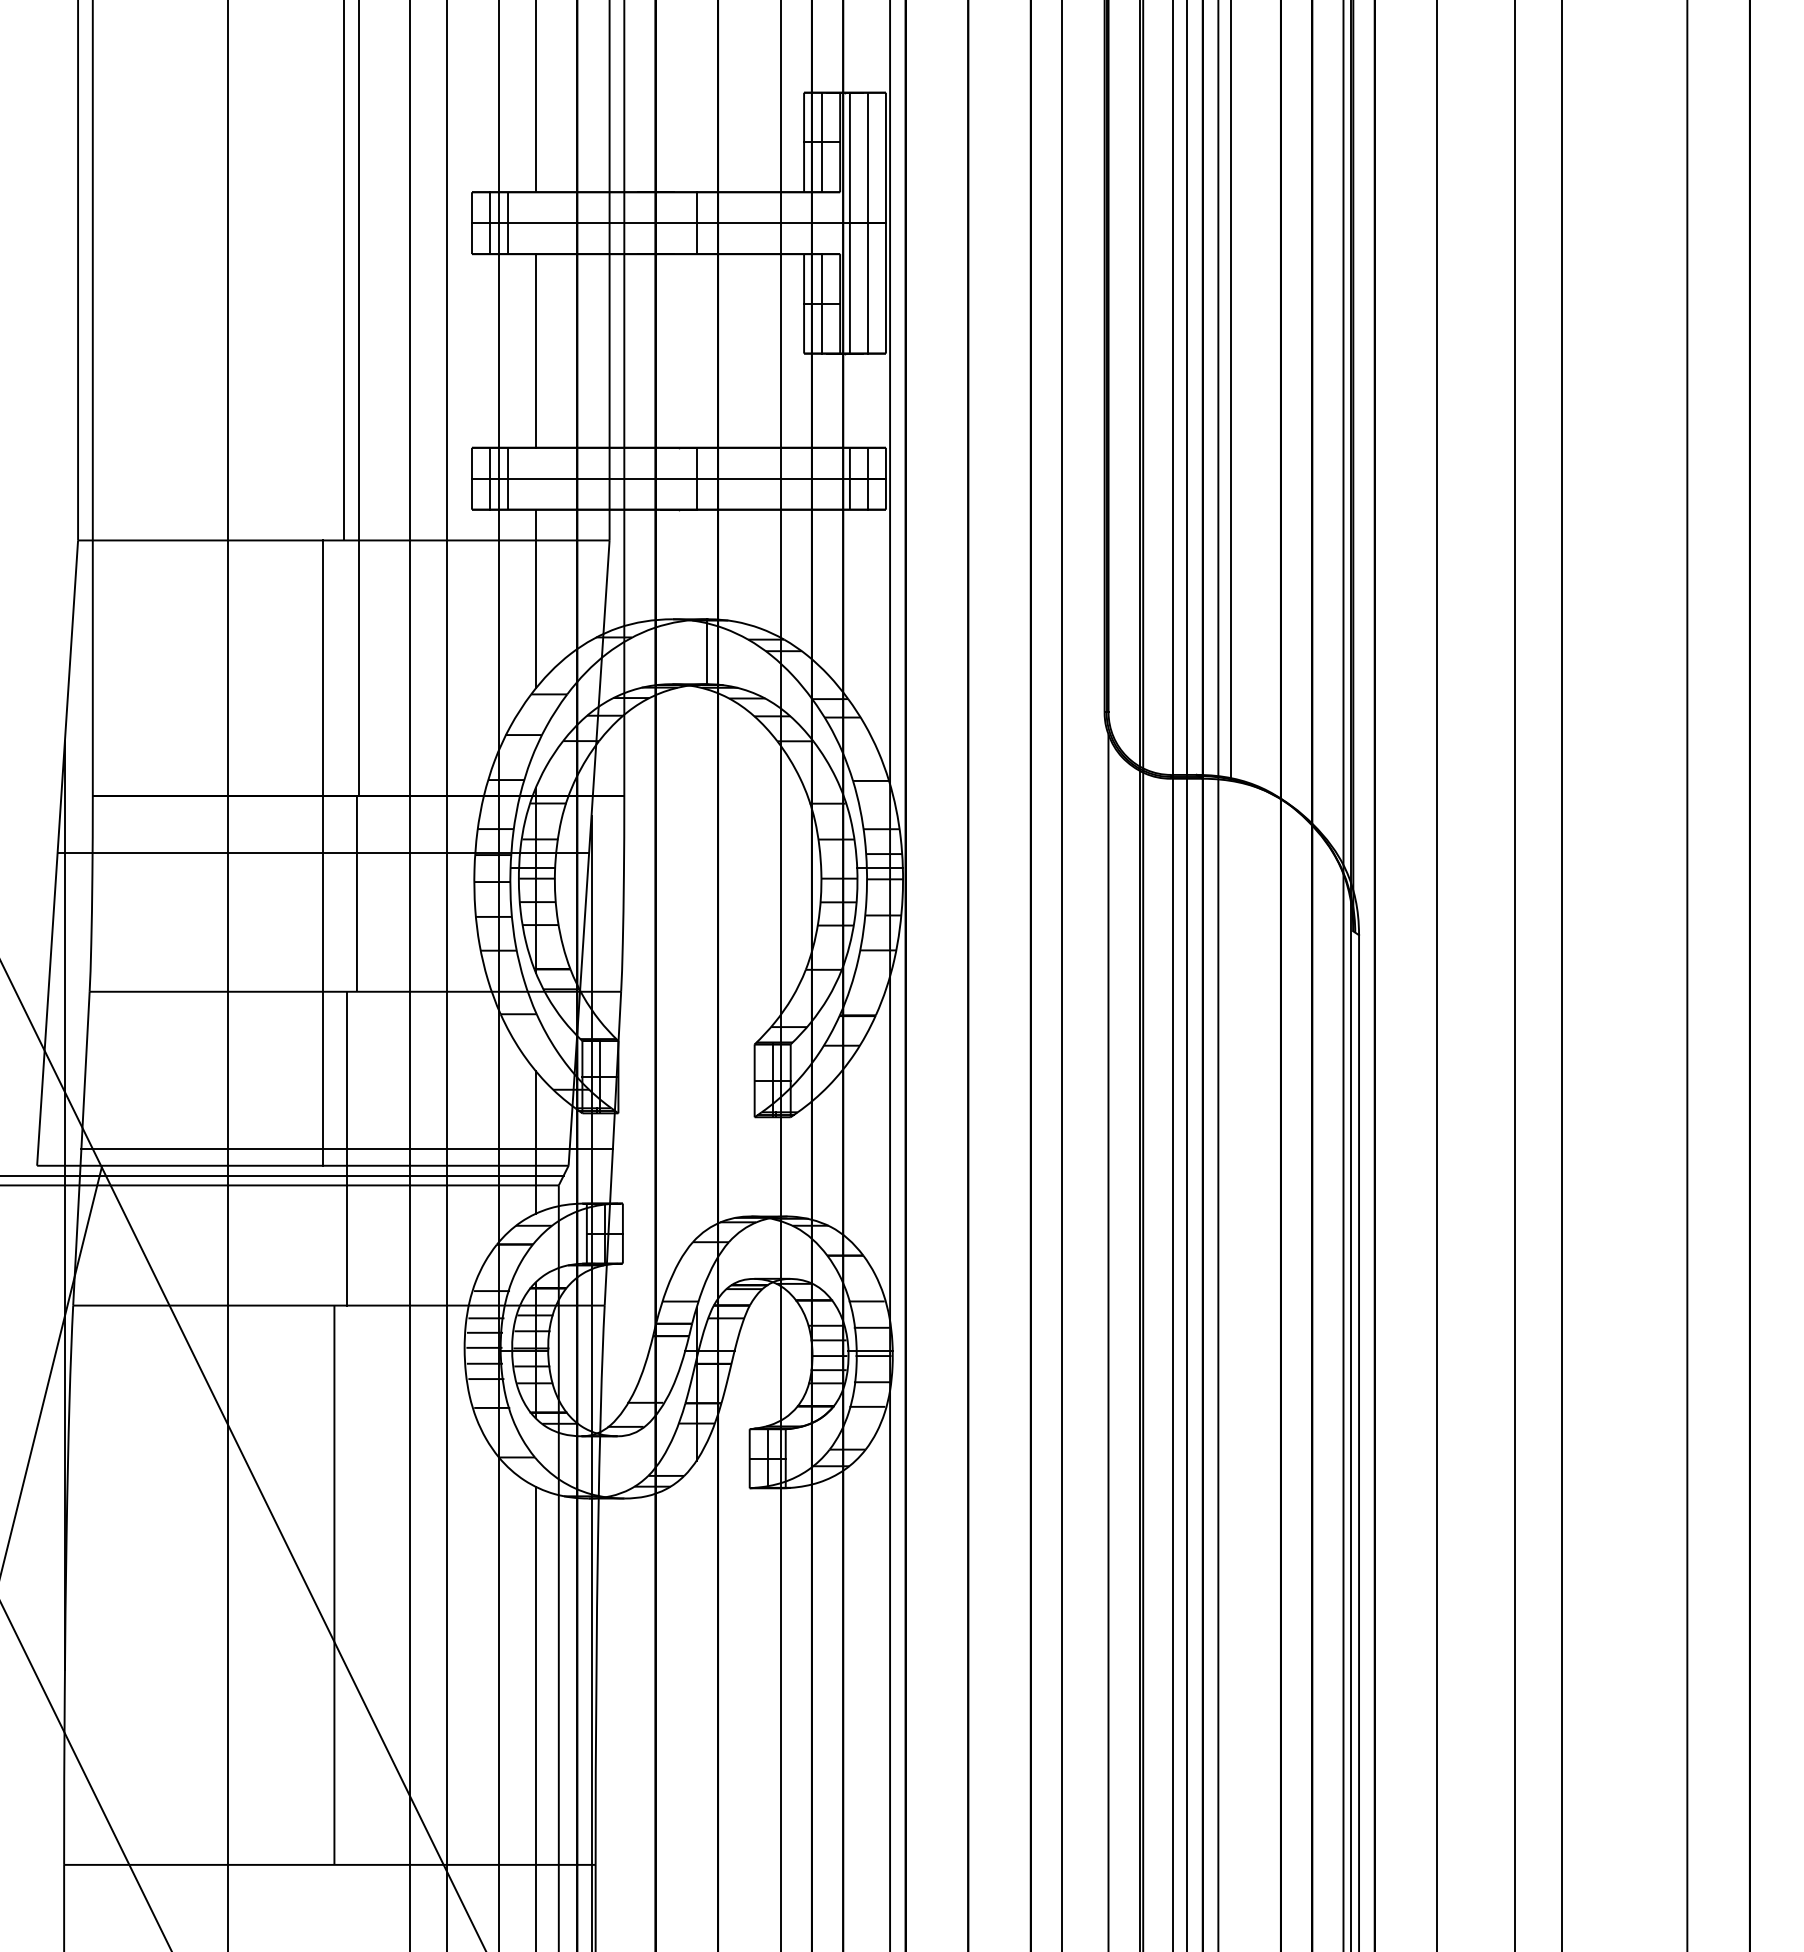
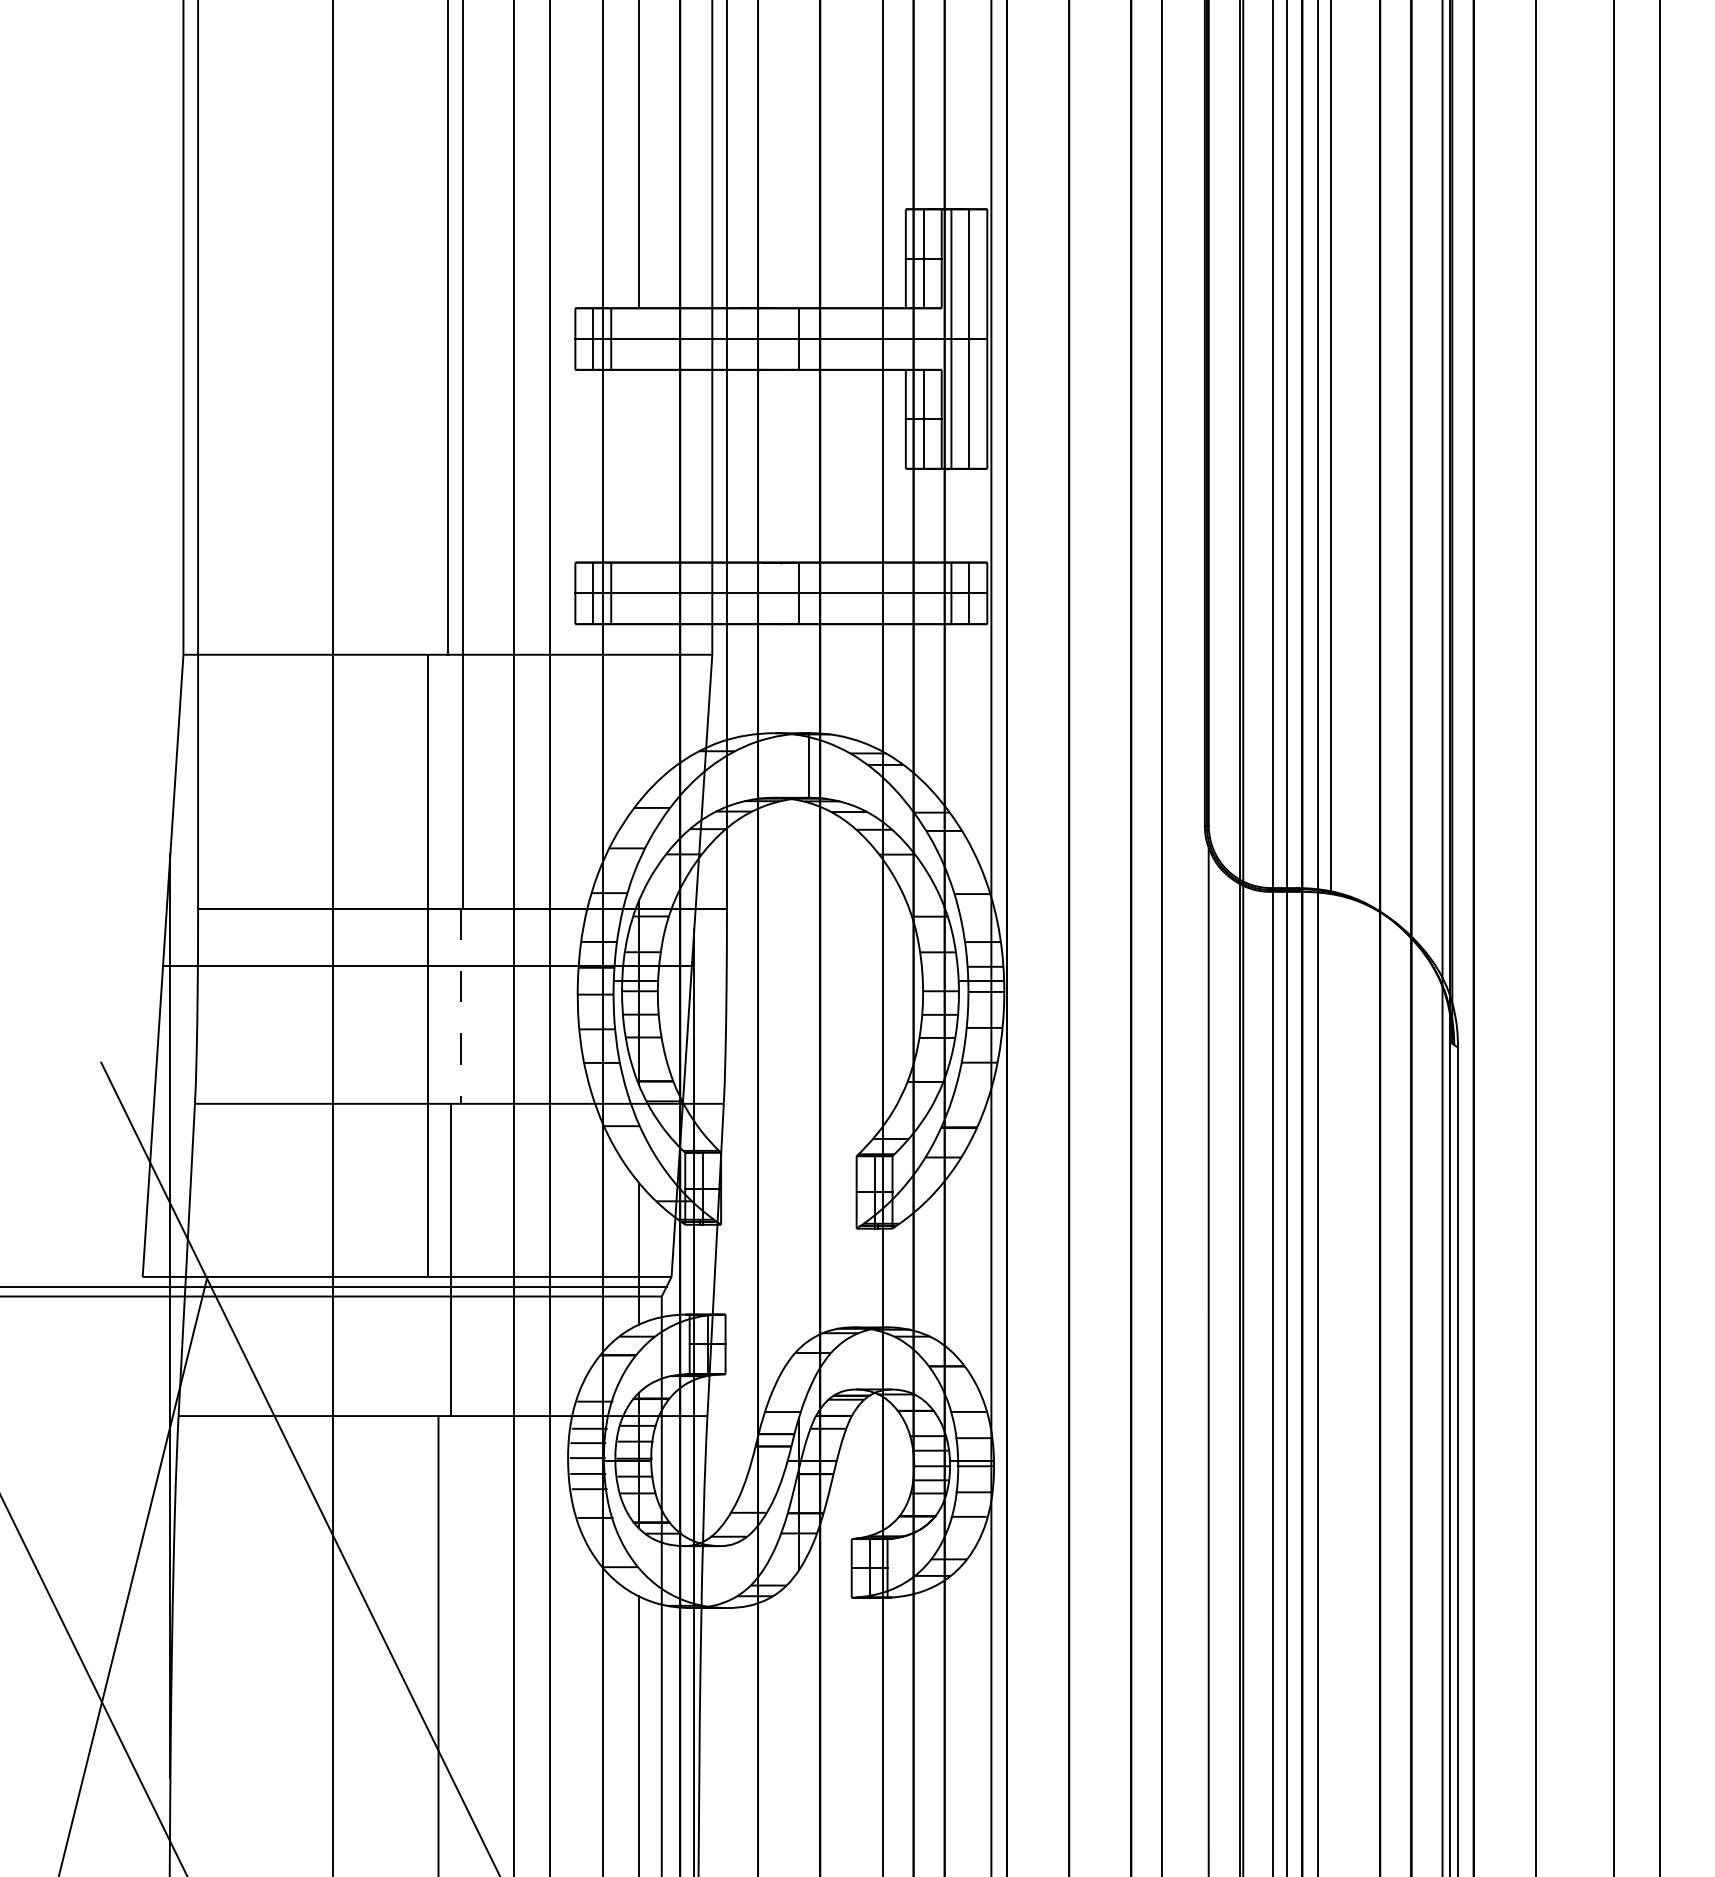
line: (535, 350) -> (638, 465), removed
line: (535, 598) -> (638, 712), removed
arc: (356, 897) -> (460, 1010), solid -> dashed
line: (346, 1148) -> (450, 1259), removed

